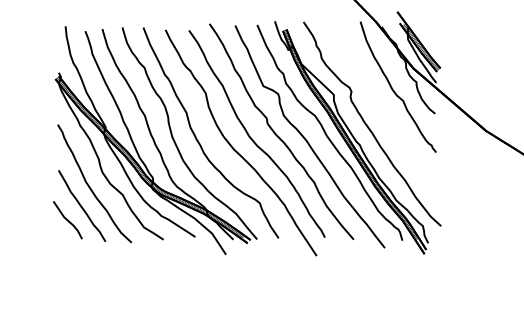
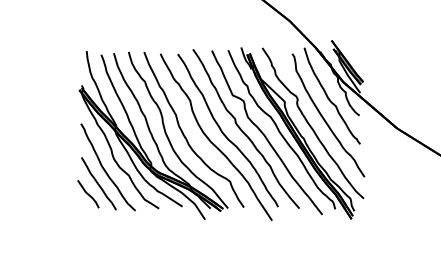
part: (393, 113) -> (328, 115), added

